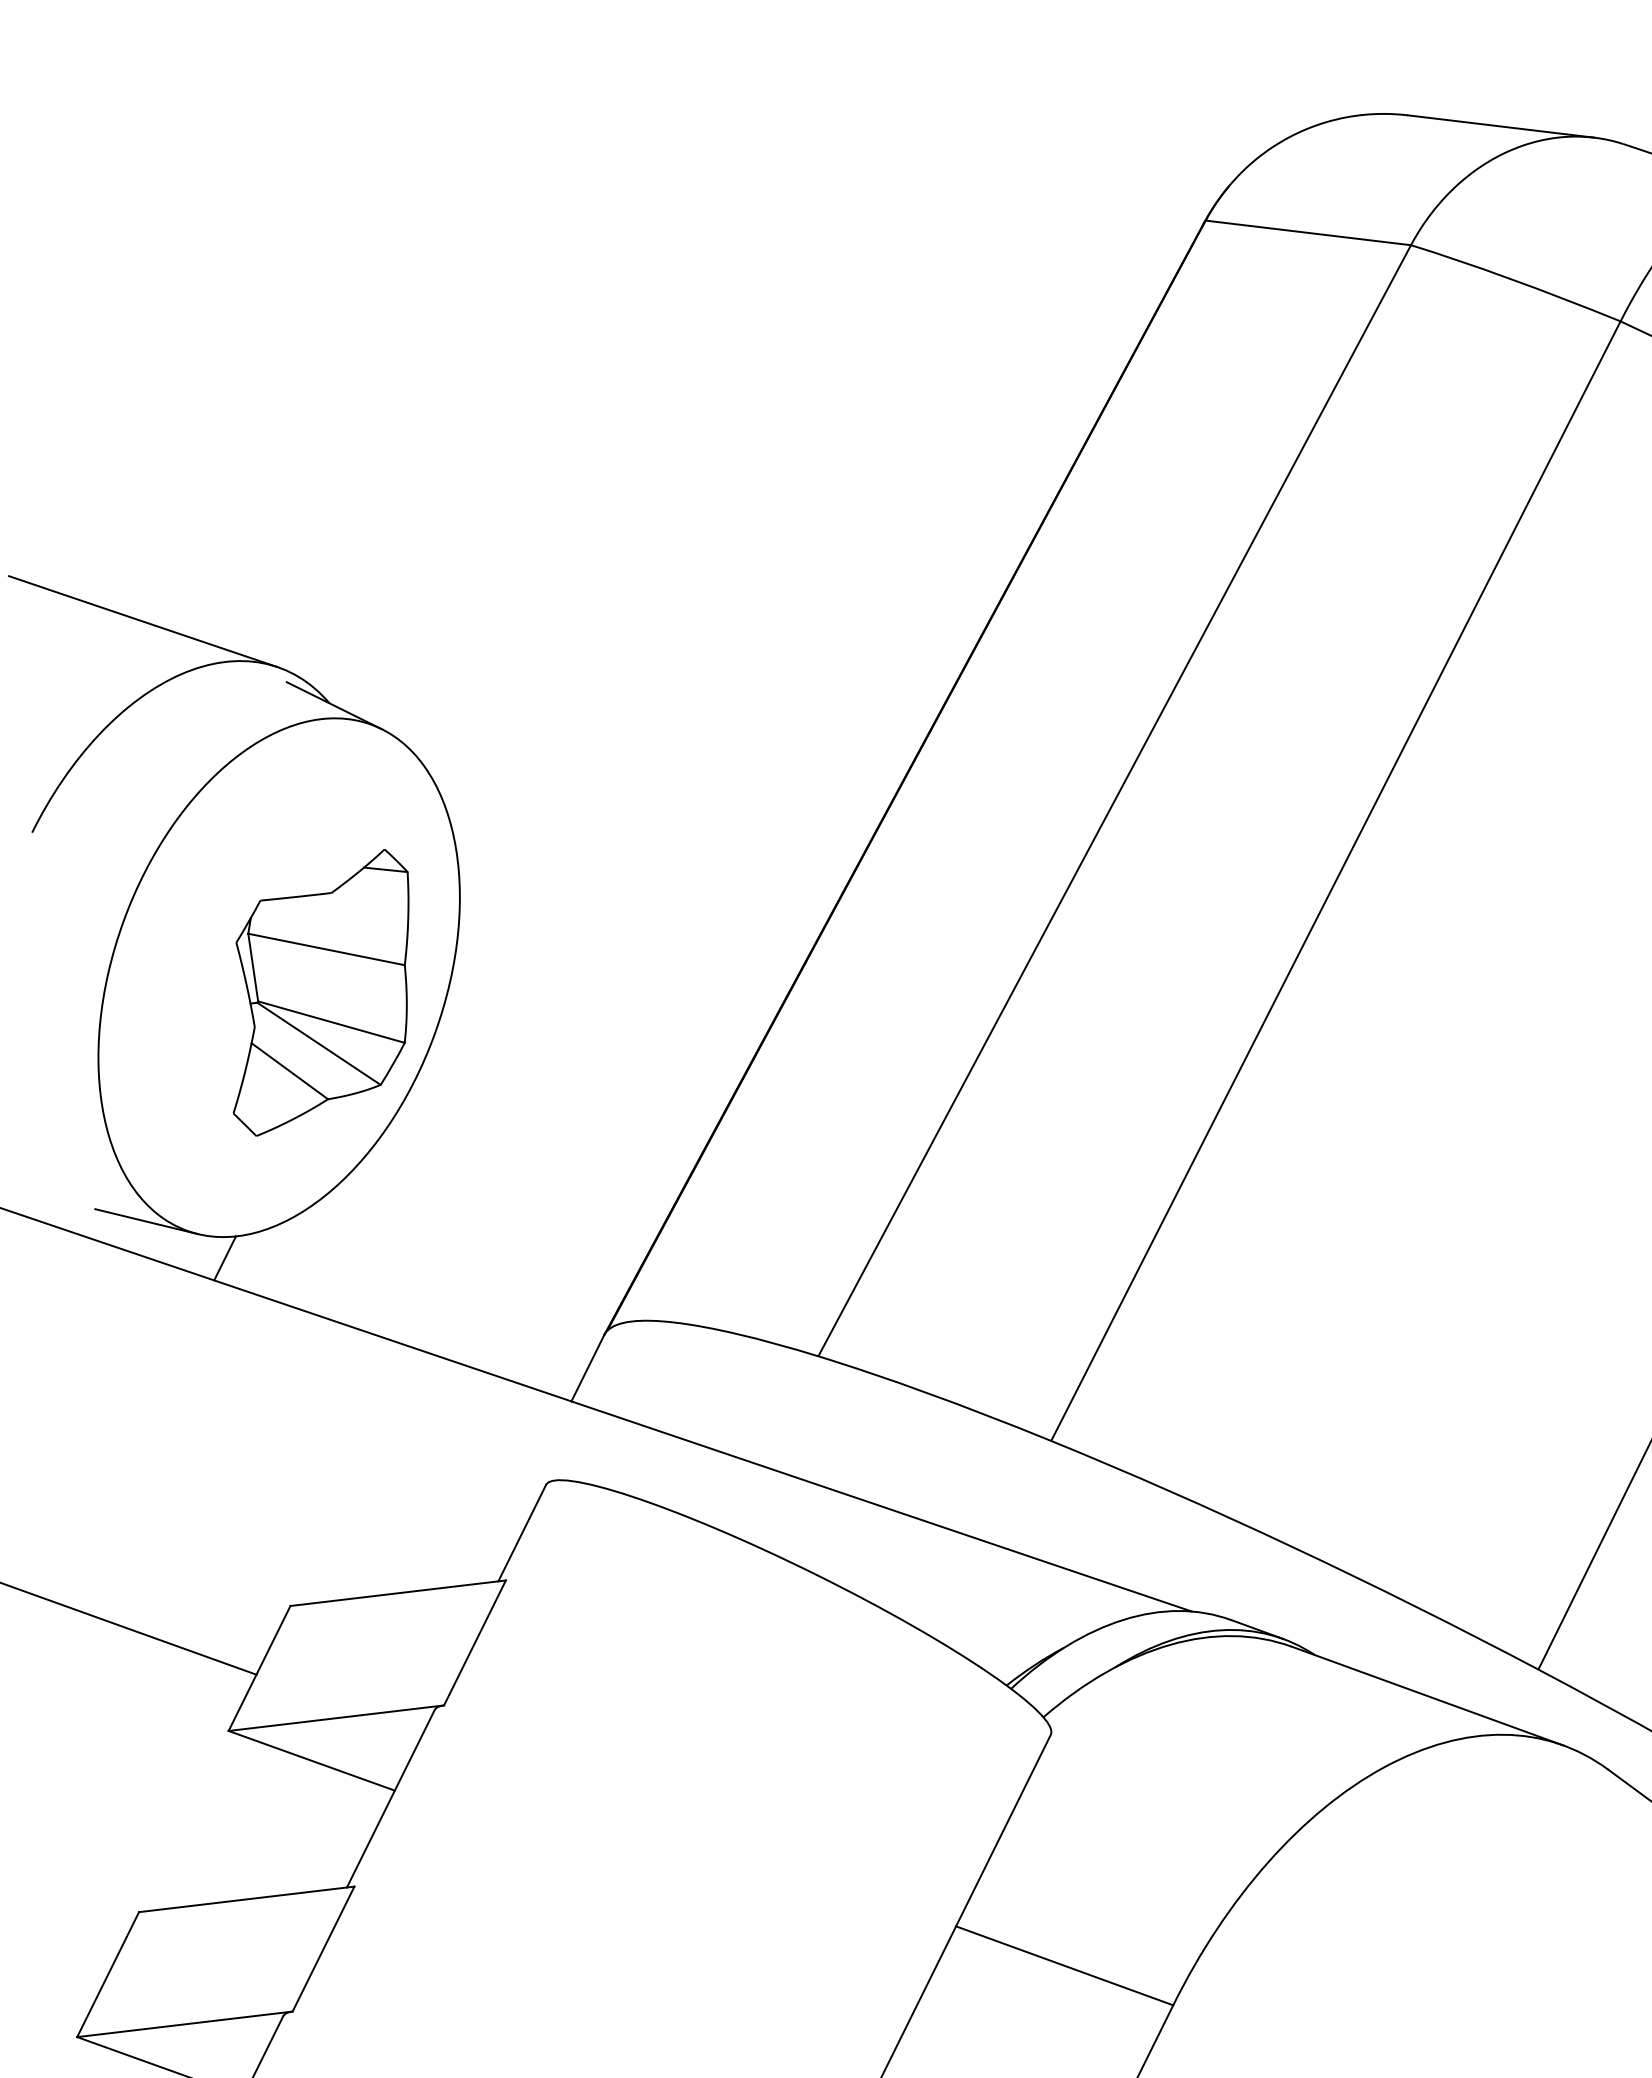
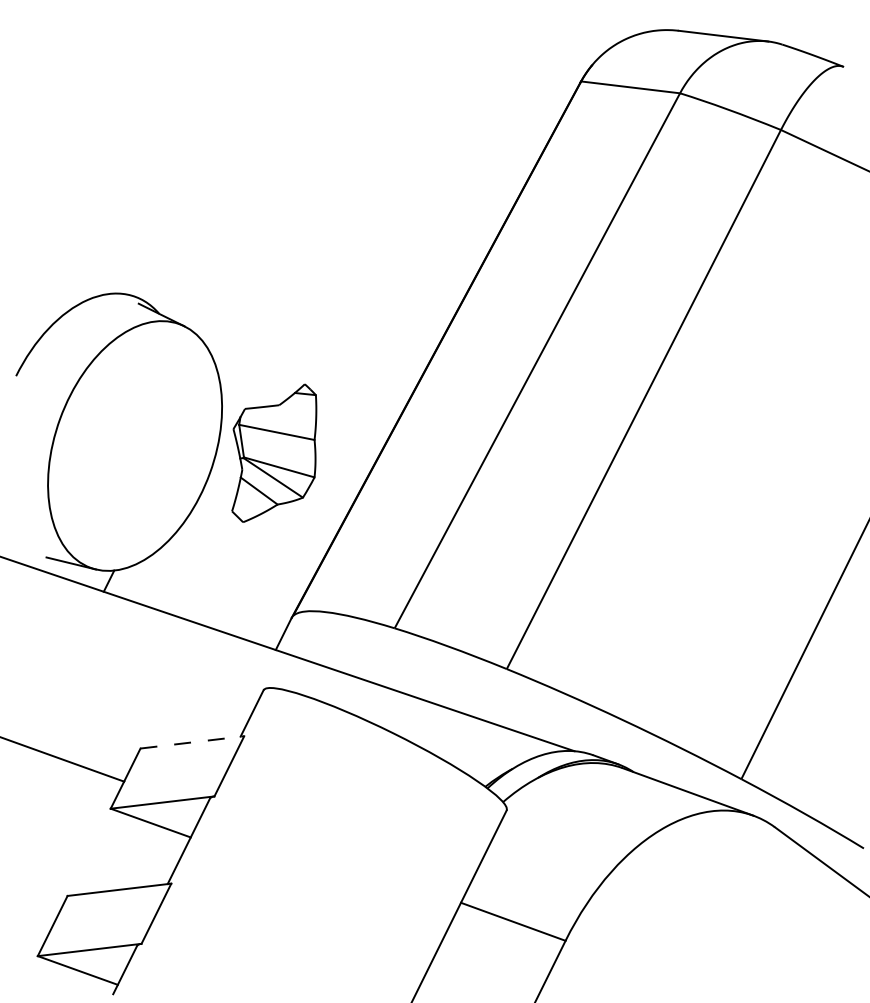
line: (142, 621) -> (69, 274), removed
part: (321, 991) -> (274, 452), moved
line: (398, 1593) -> (192, 742), solid -> dashed

